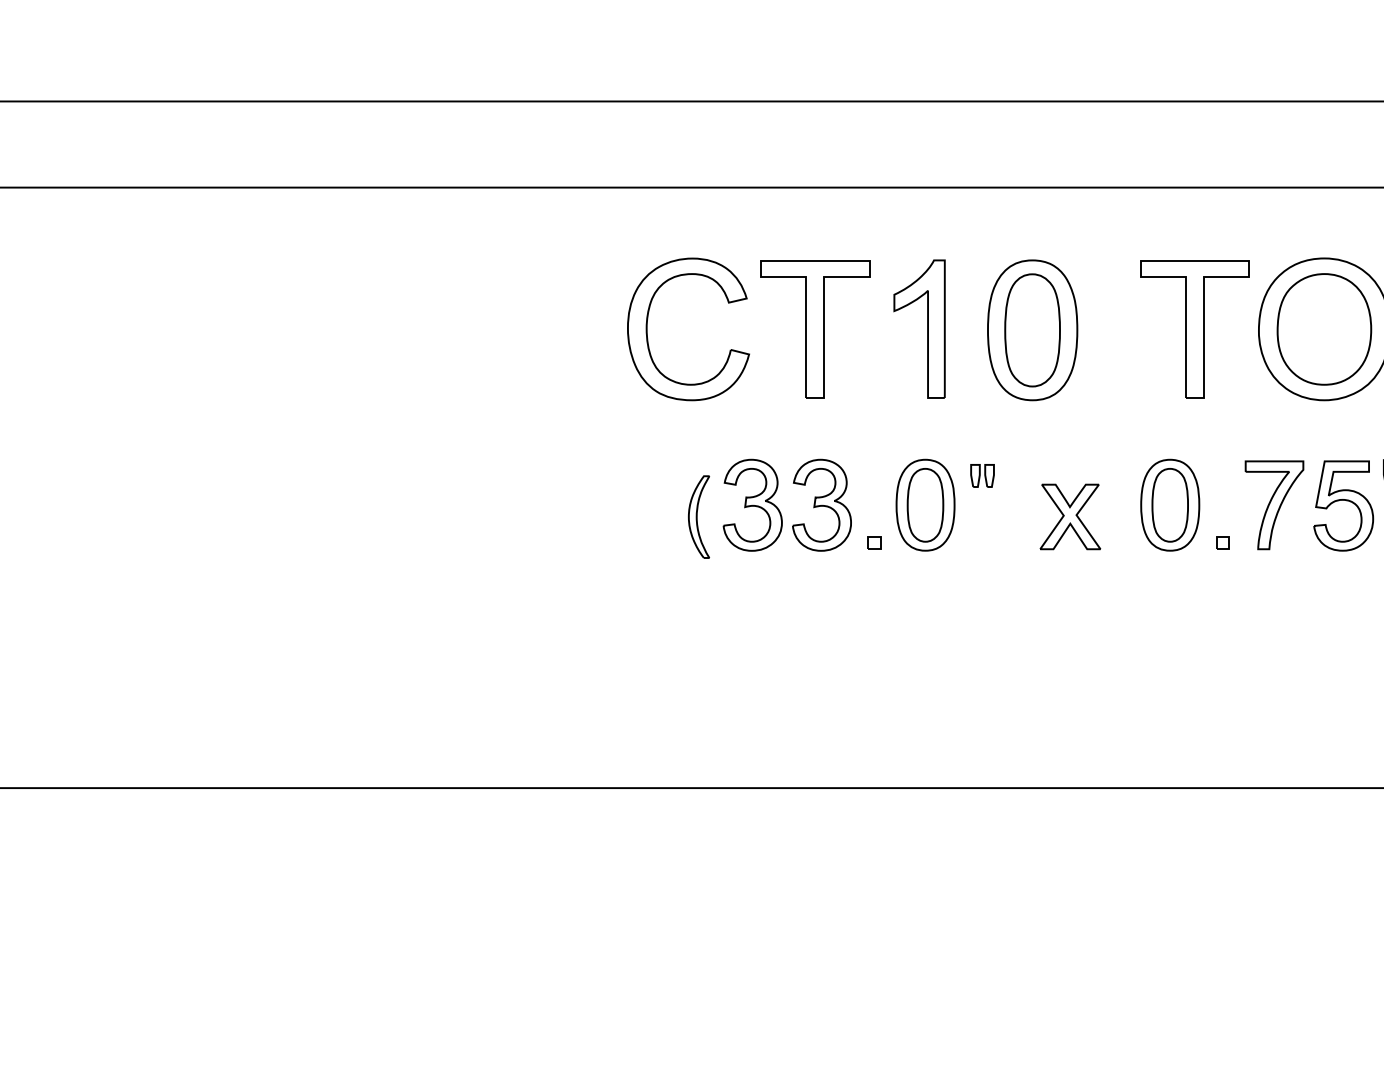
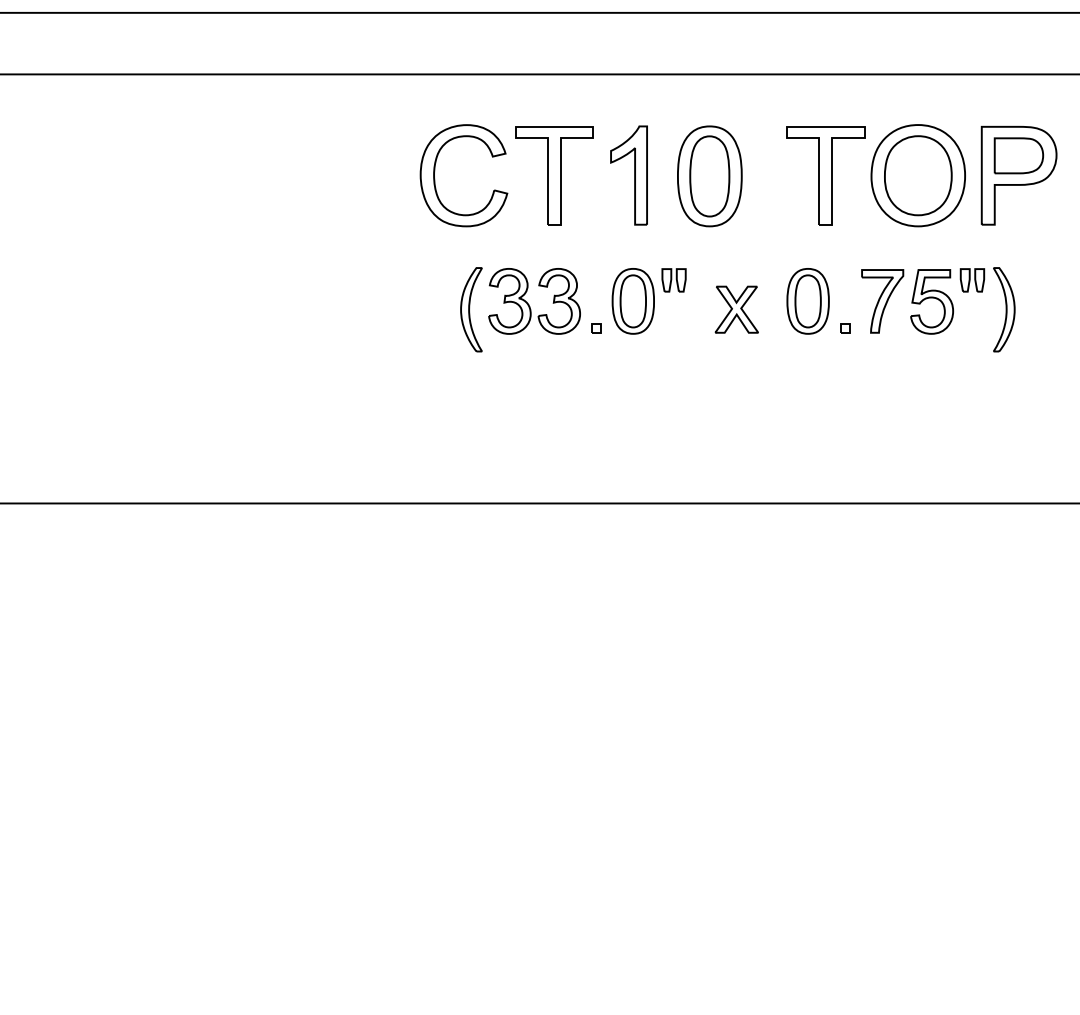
part: (981, 476) -> (673, 280), size x1.43
part: (699, 516) -> (471, 309), size x1.43

